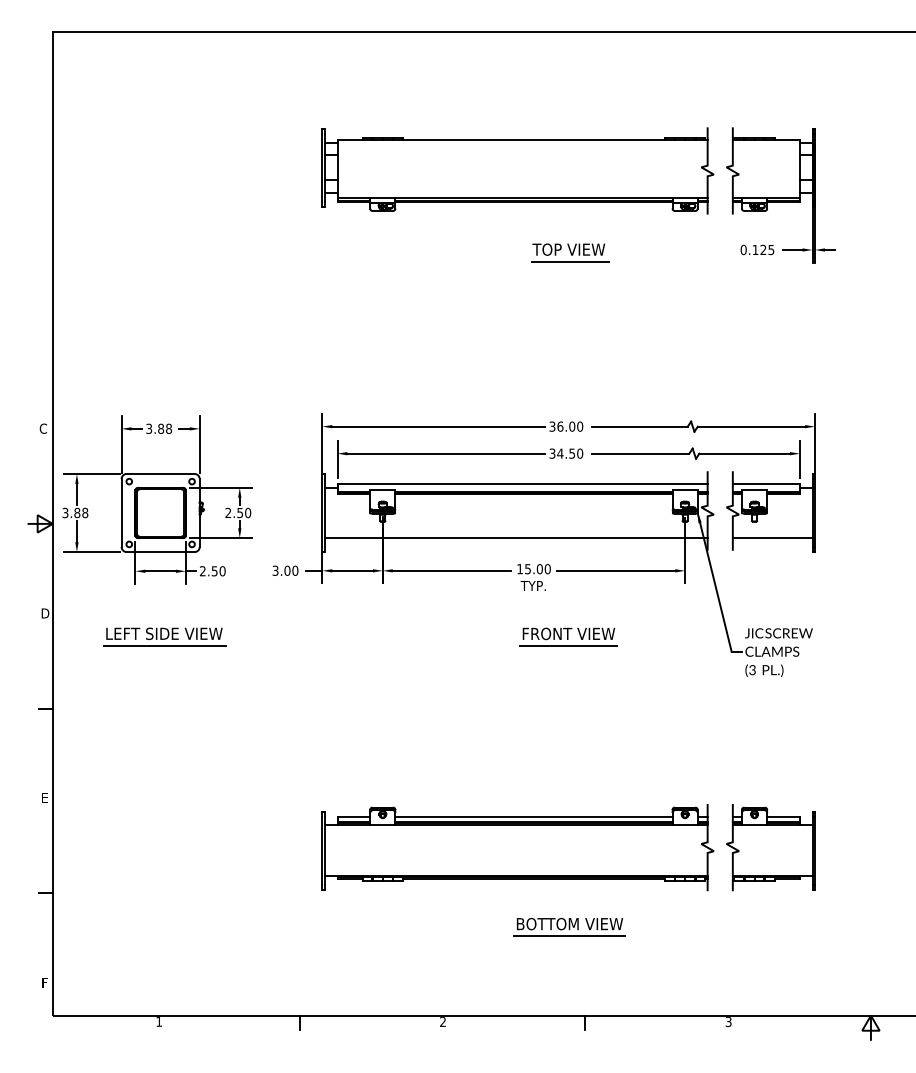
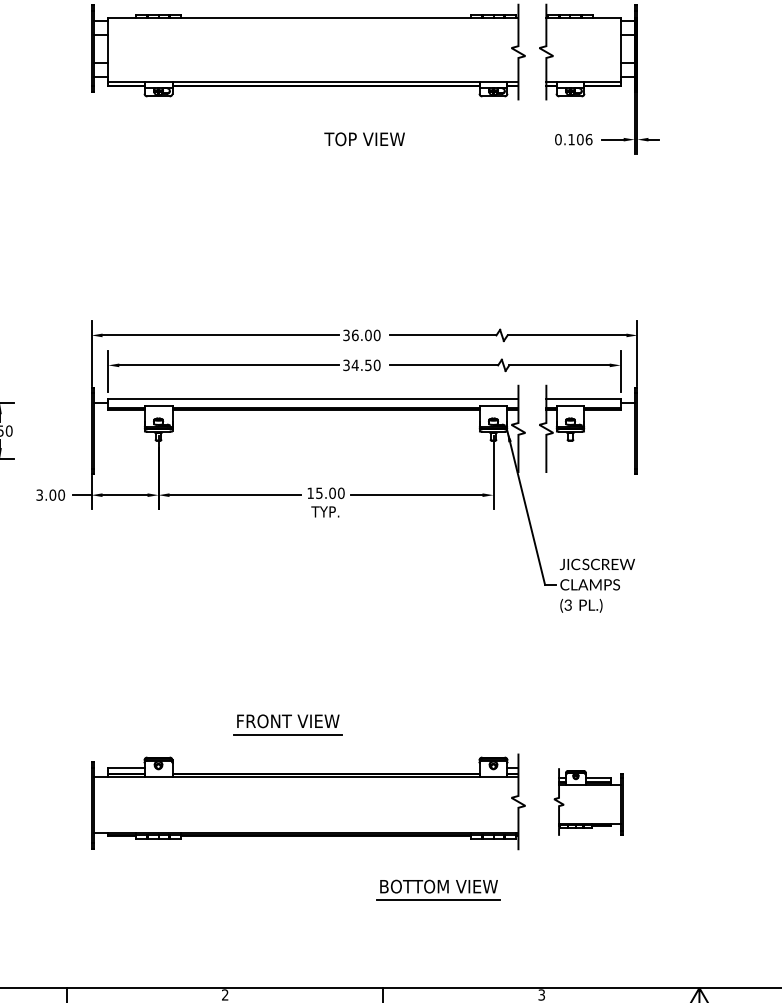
text: (767, 249) -> (584, 139), 0.125 -> 0.106
line: (570, 261) -> (366, 152), removed
line: (515, 538) -> (305, 459), removed
line: (772, 538) -> (590, 459), removed
part: (568, 636) -> (287, 724), moved
line: (533, 816) -> (325, 767), removed
part: (770, 847) -> (588, 801), size x0.7
part: (569, 926) -> (438, 889), moved

